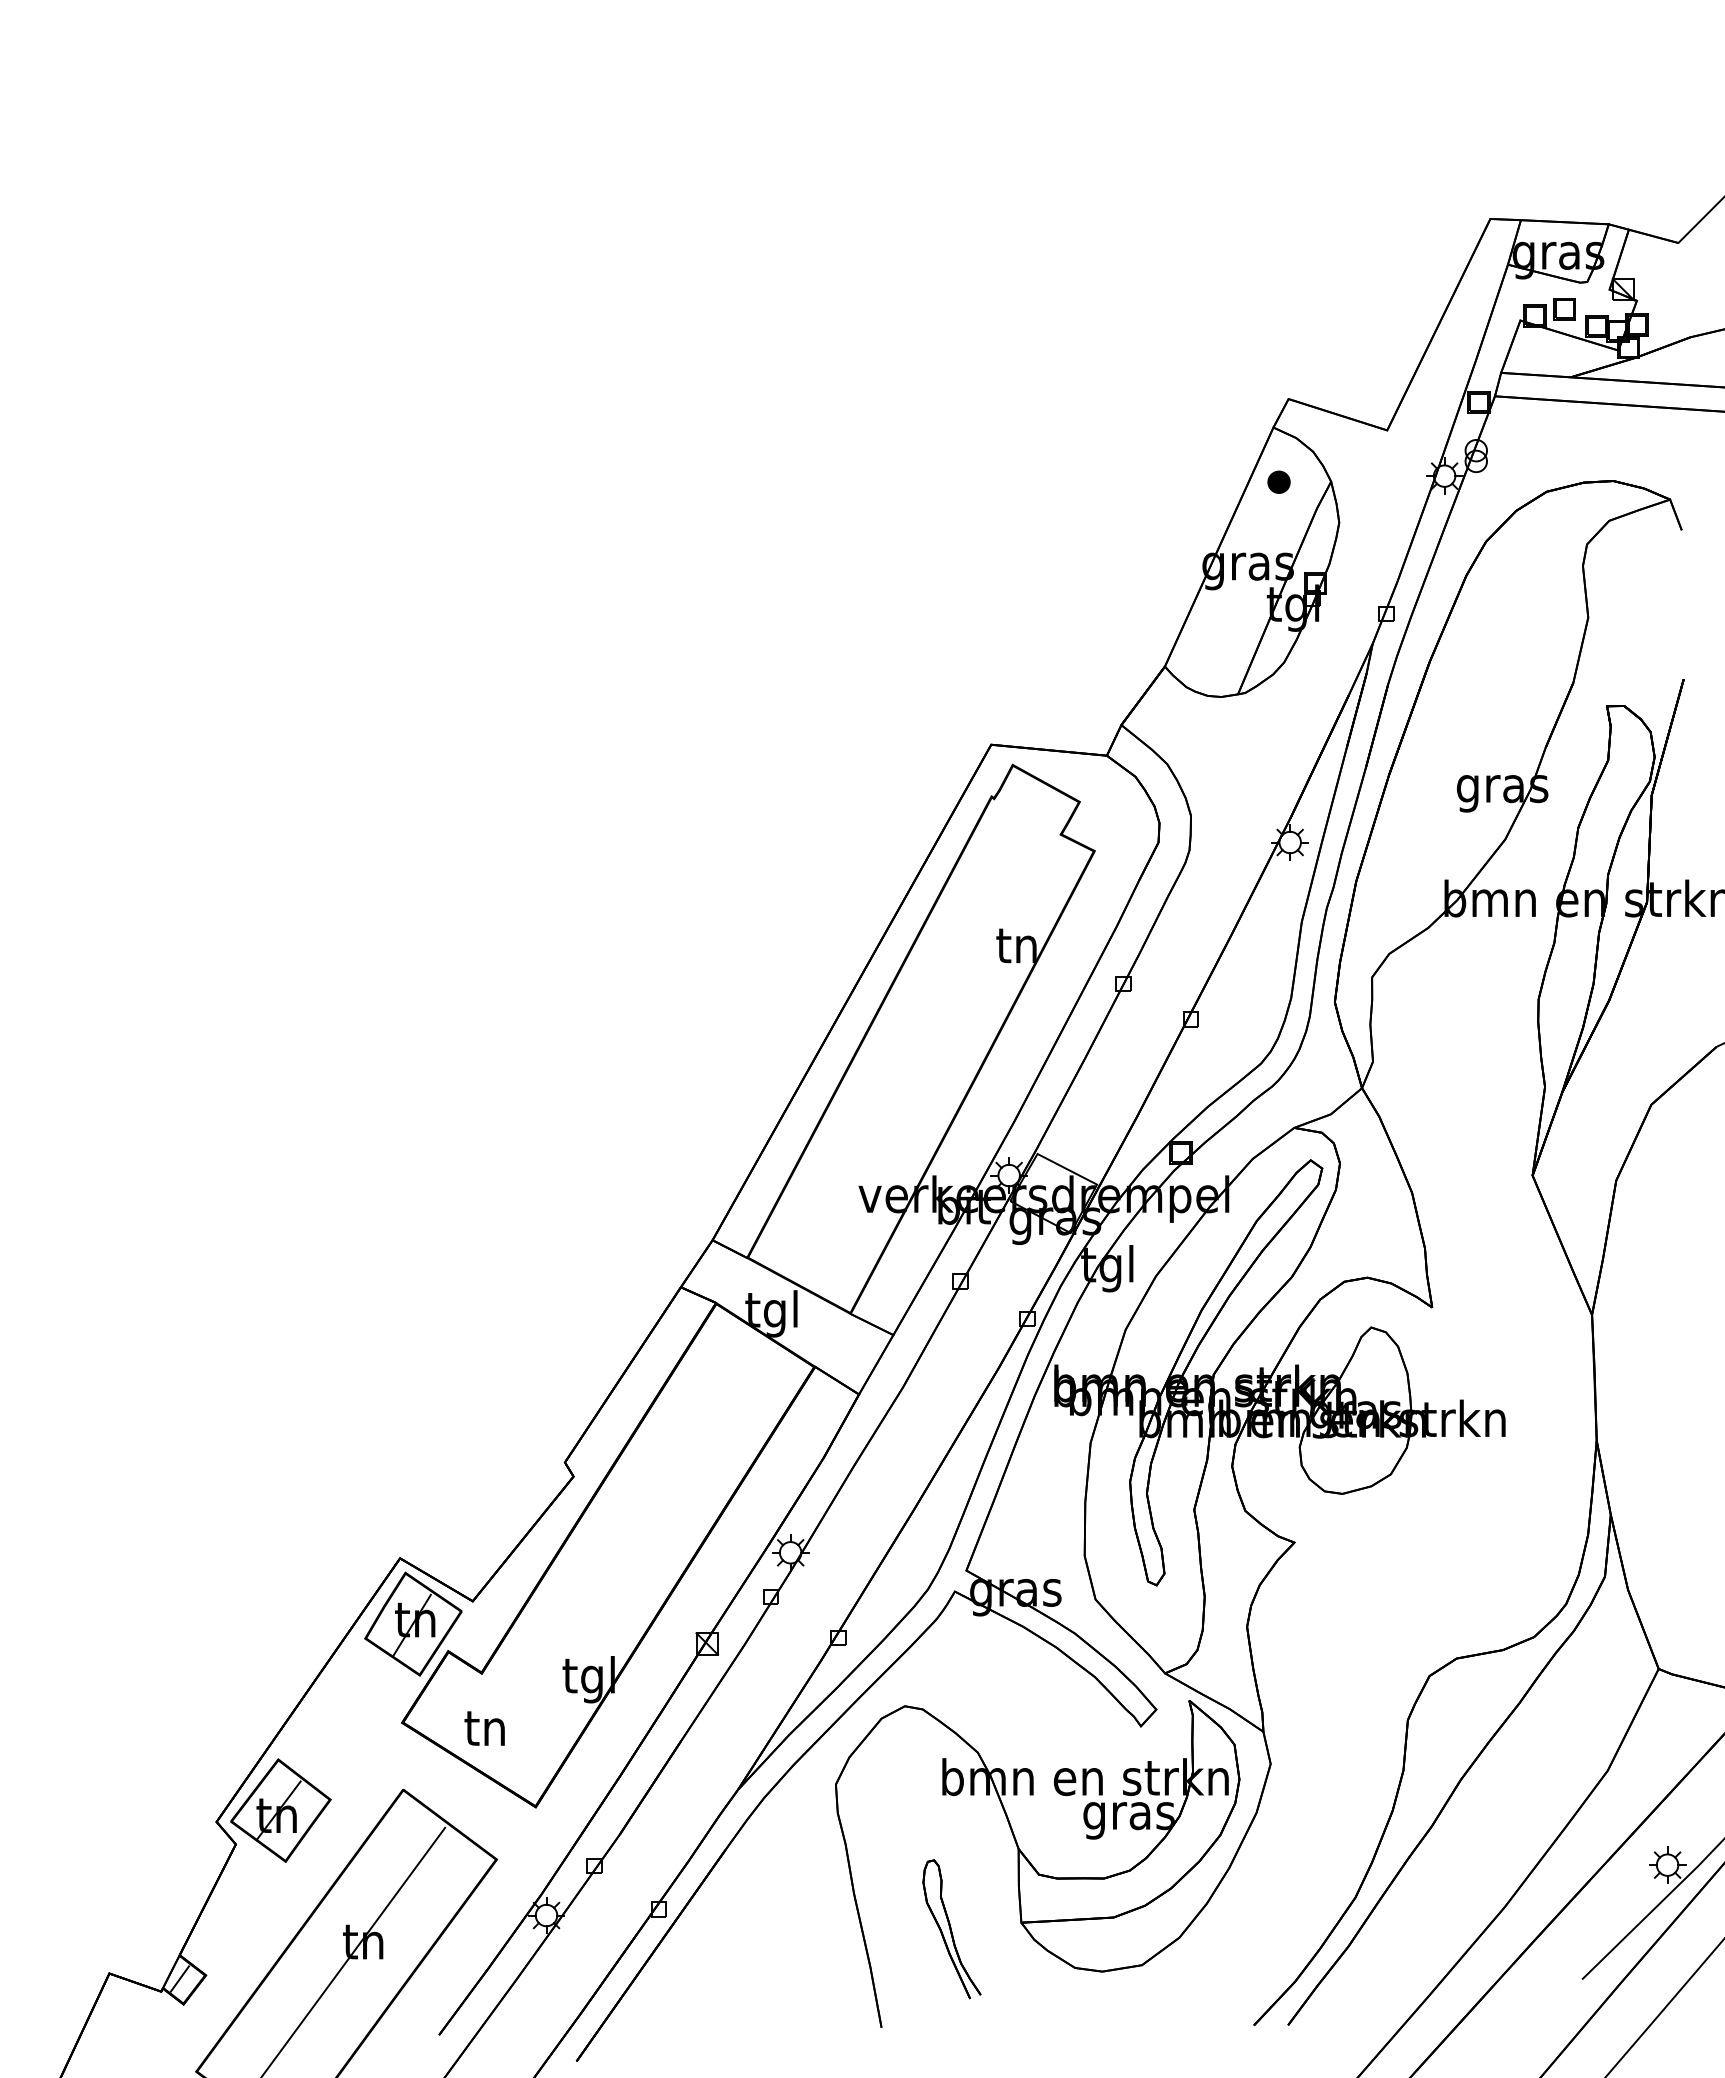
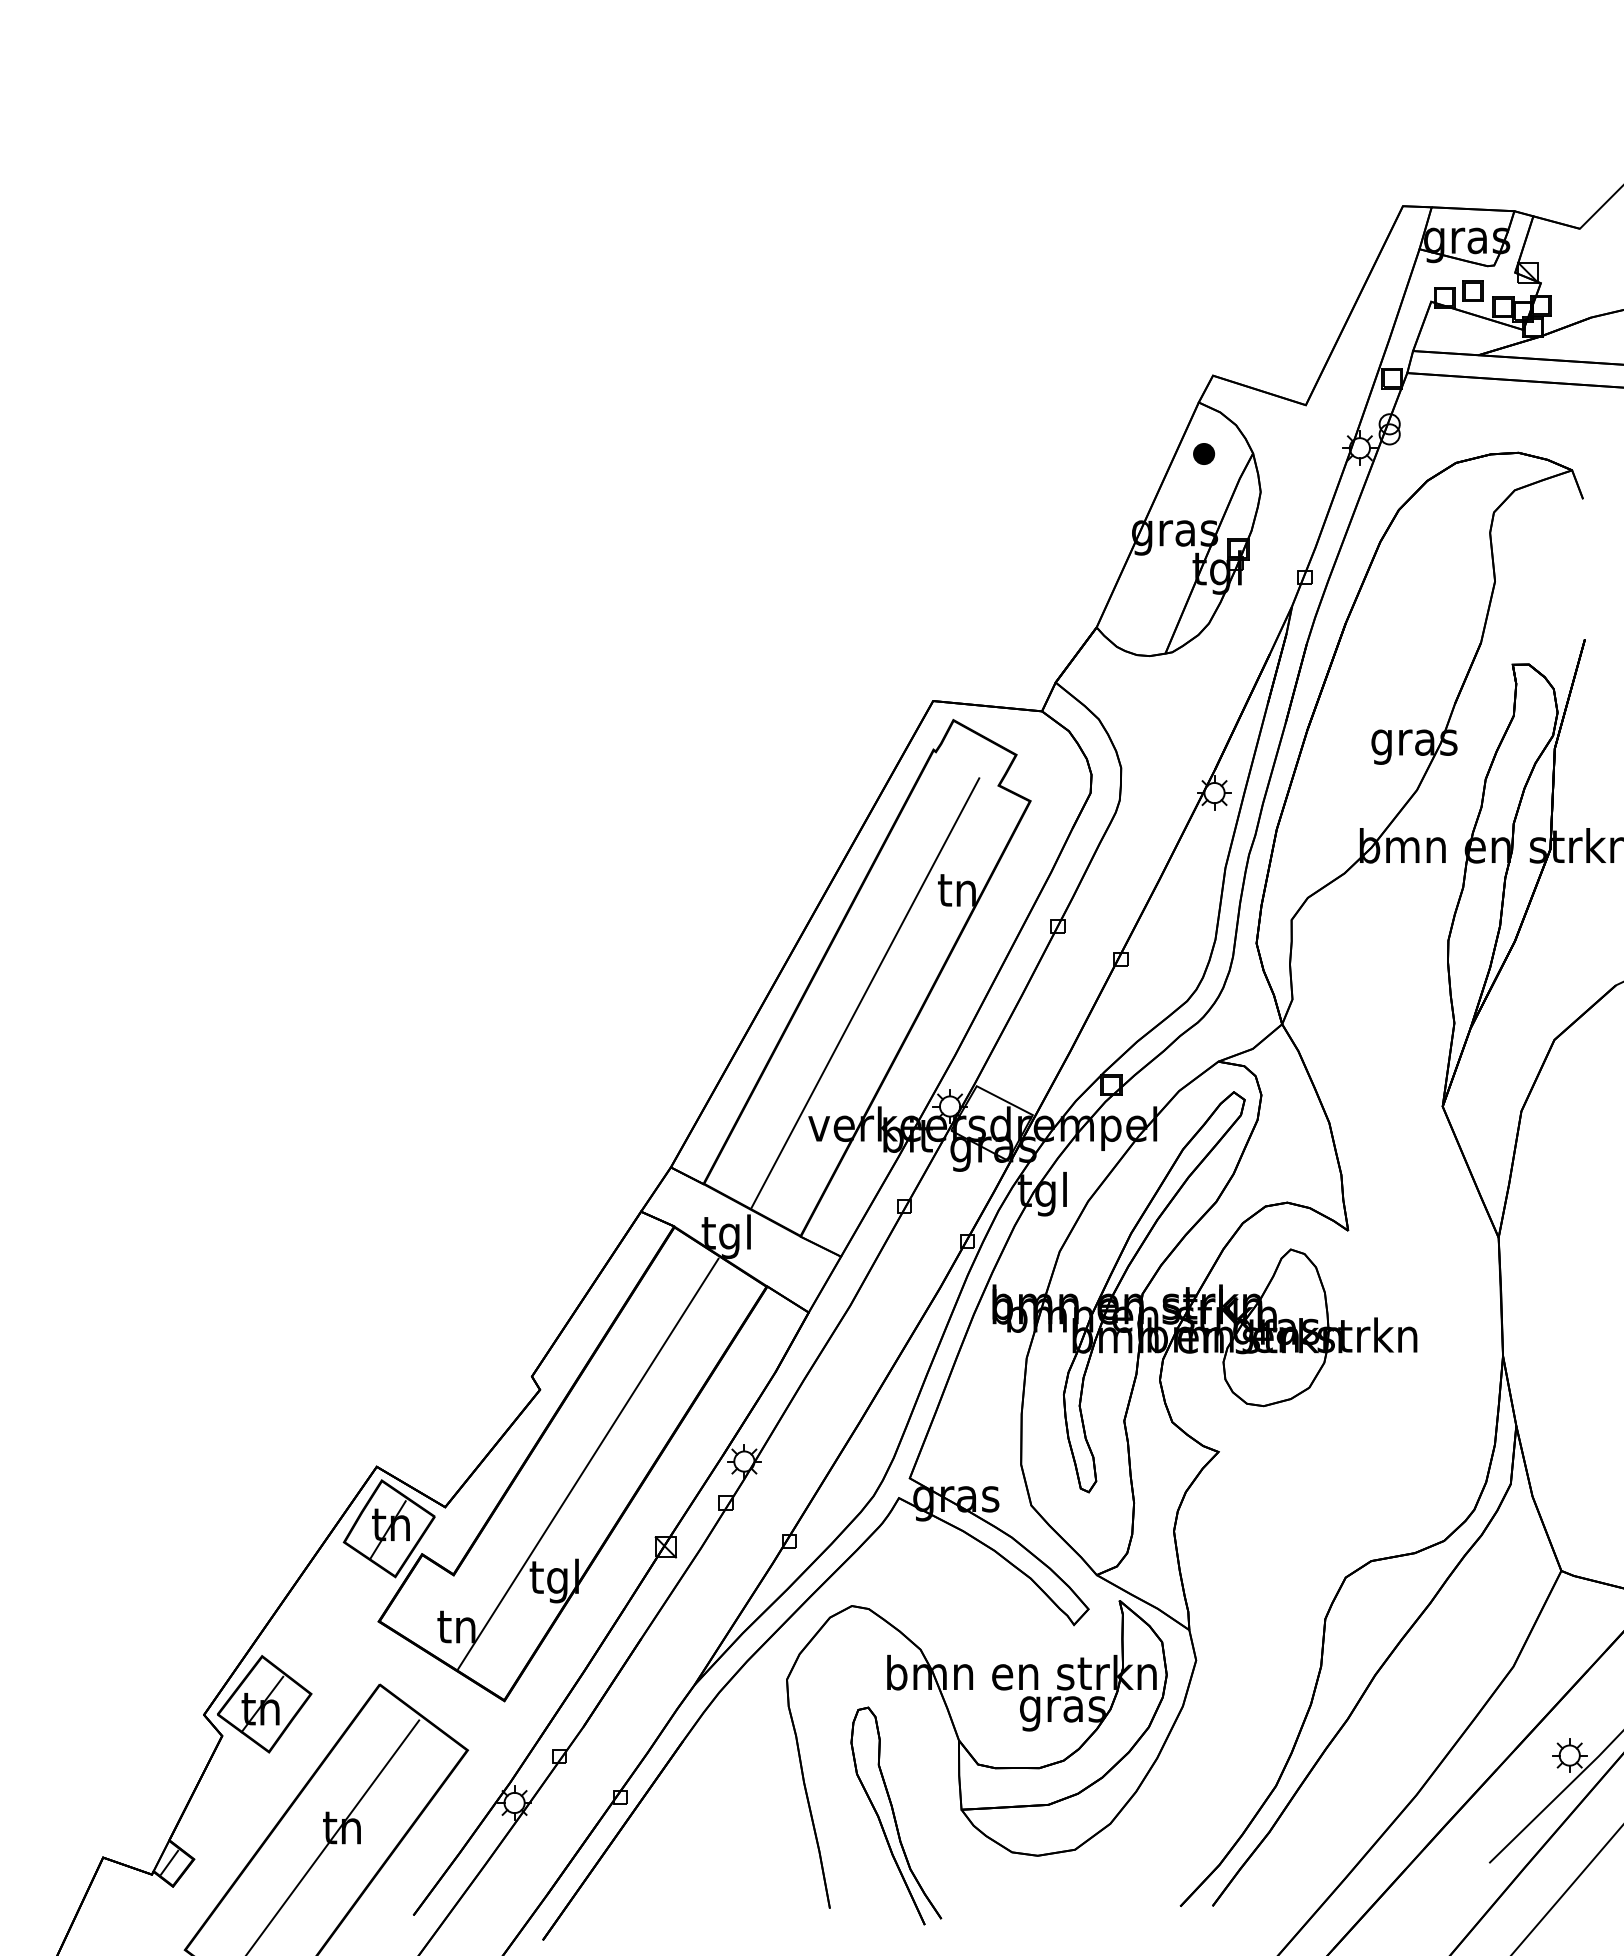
line: (919, 1054) -> (865, 992), added
line: (624, 1555) -> (587, 1464), added
part: (951, 1929) -> (895, 1816), size x1.67

